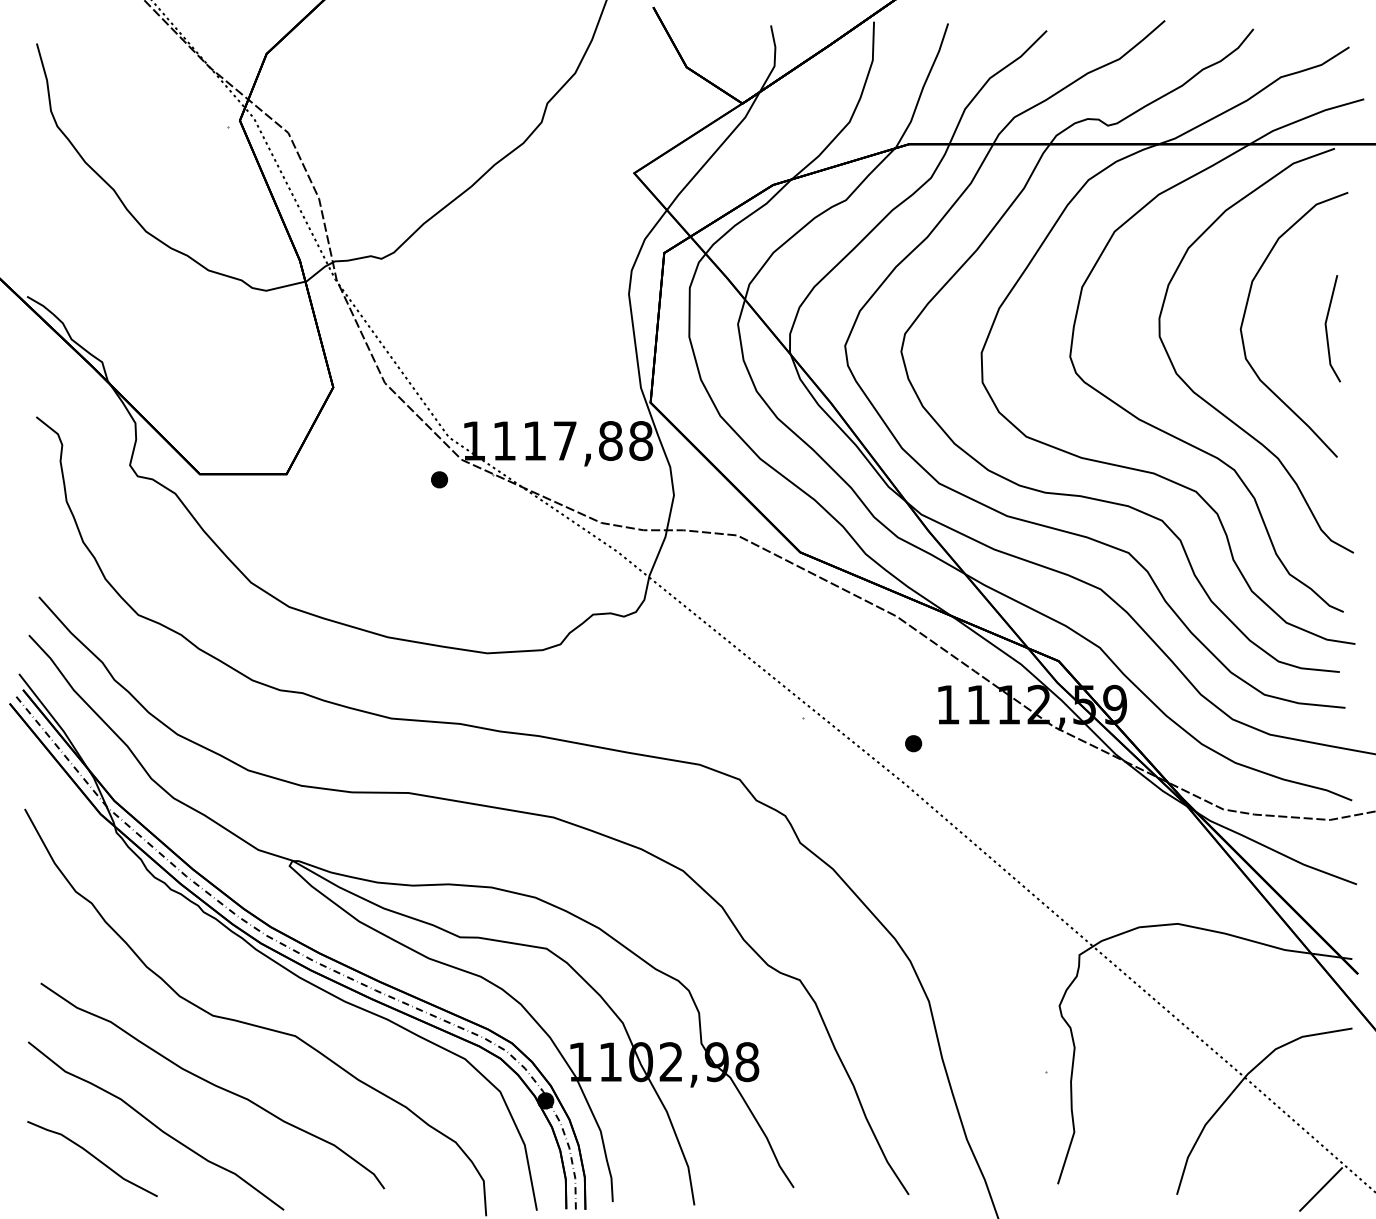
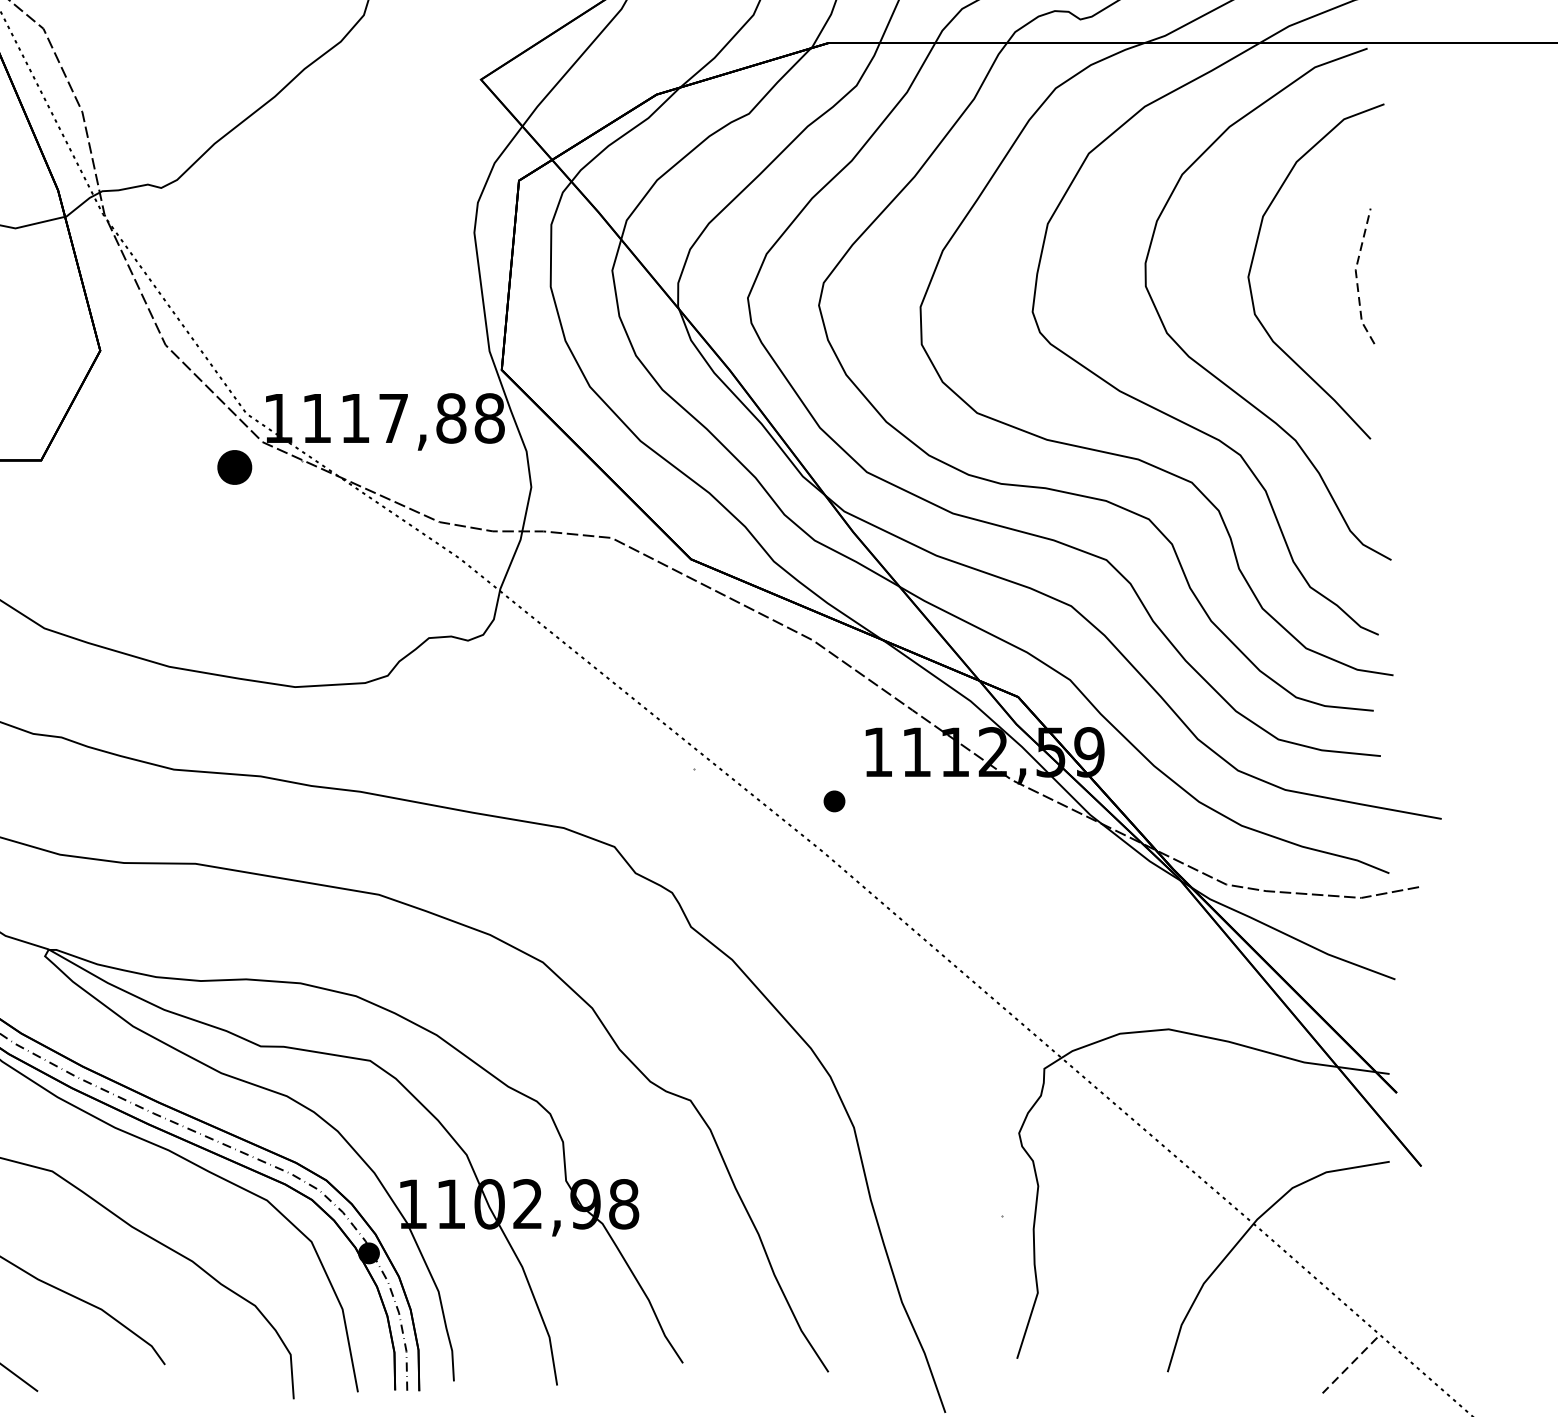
line: (1326, 329) -> (1356, 277), solid -> dashed
part: (439, 479) -> (234, 467), size x1.6
line: (1321, 1189) -> (1350, 1365), solid -> dashed

